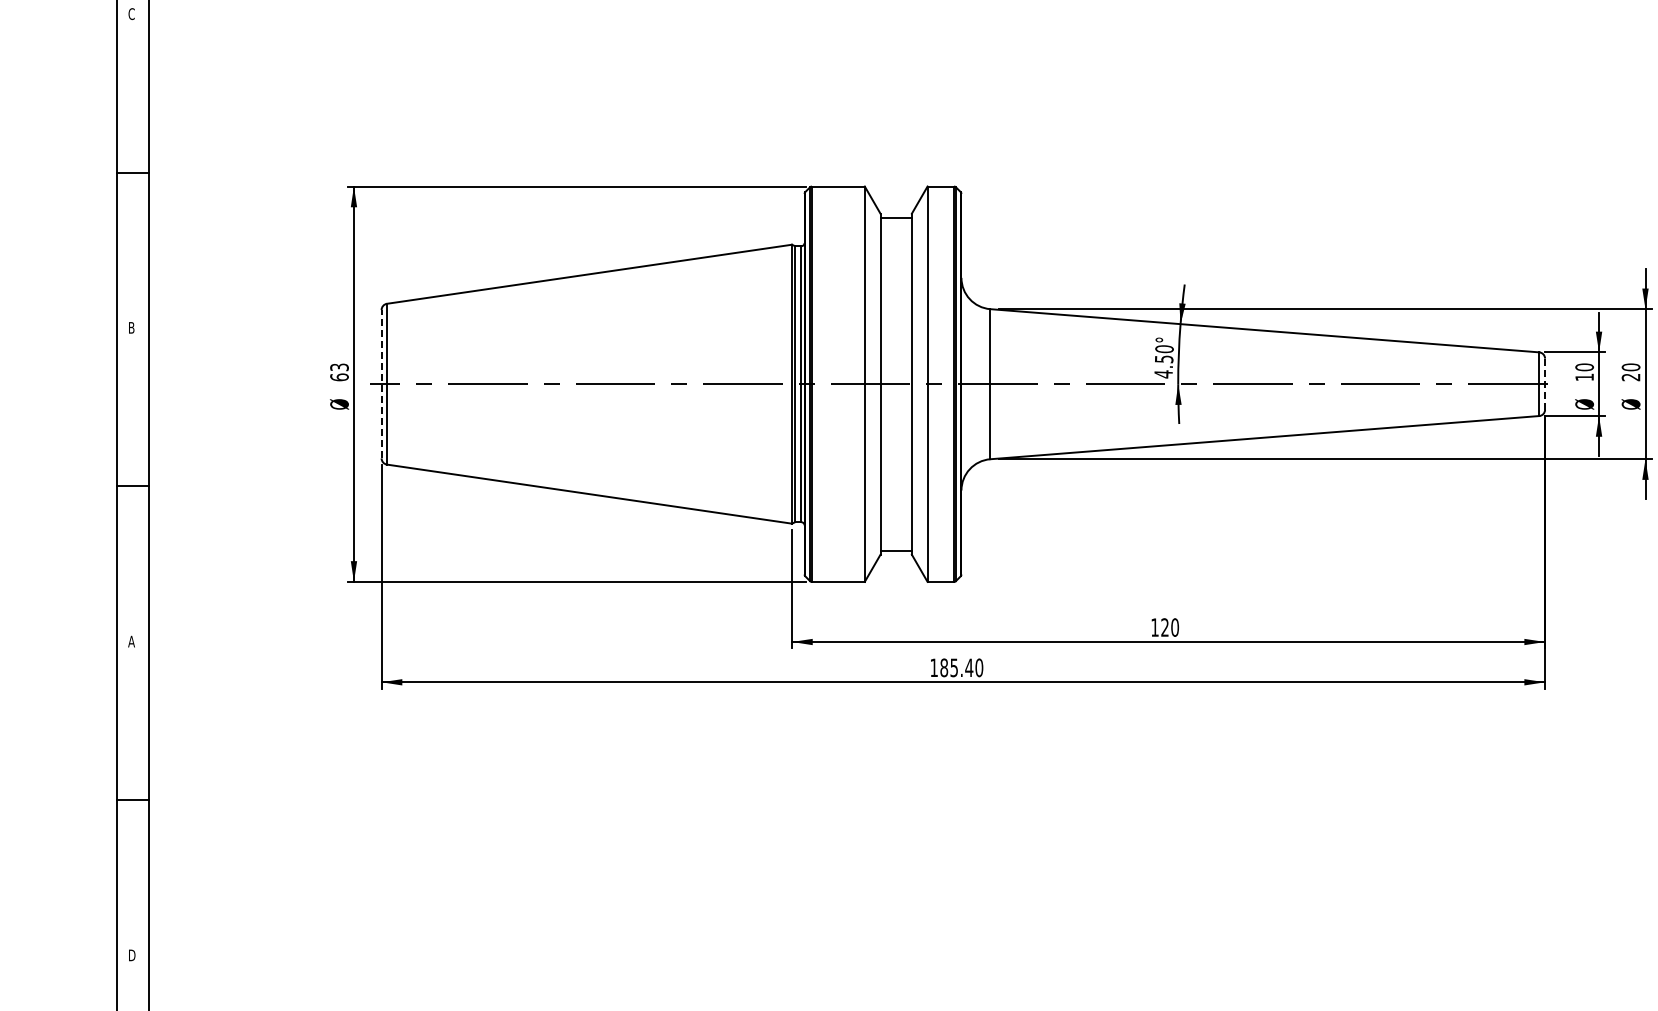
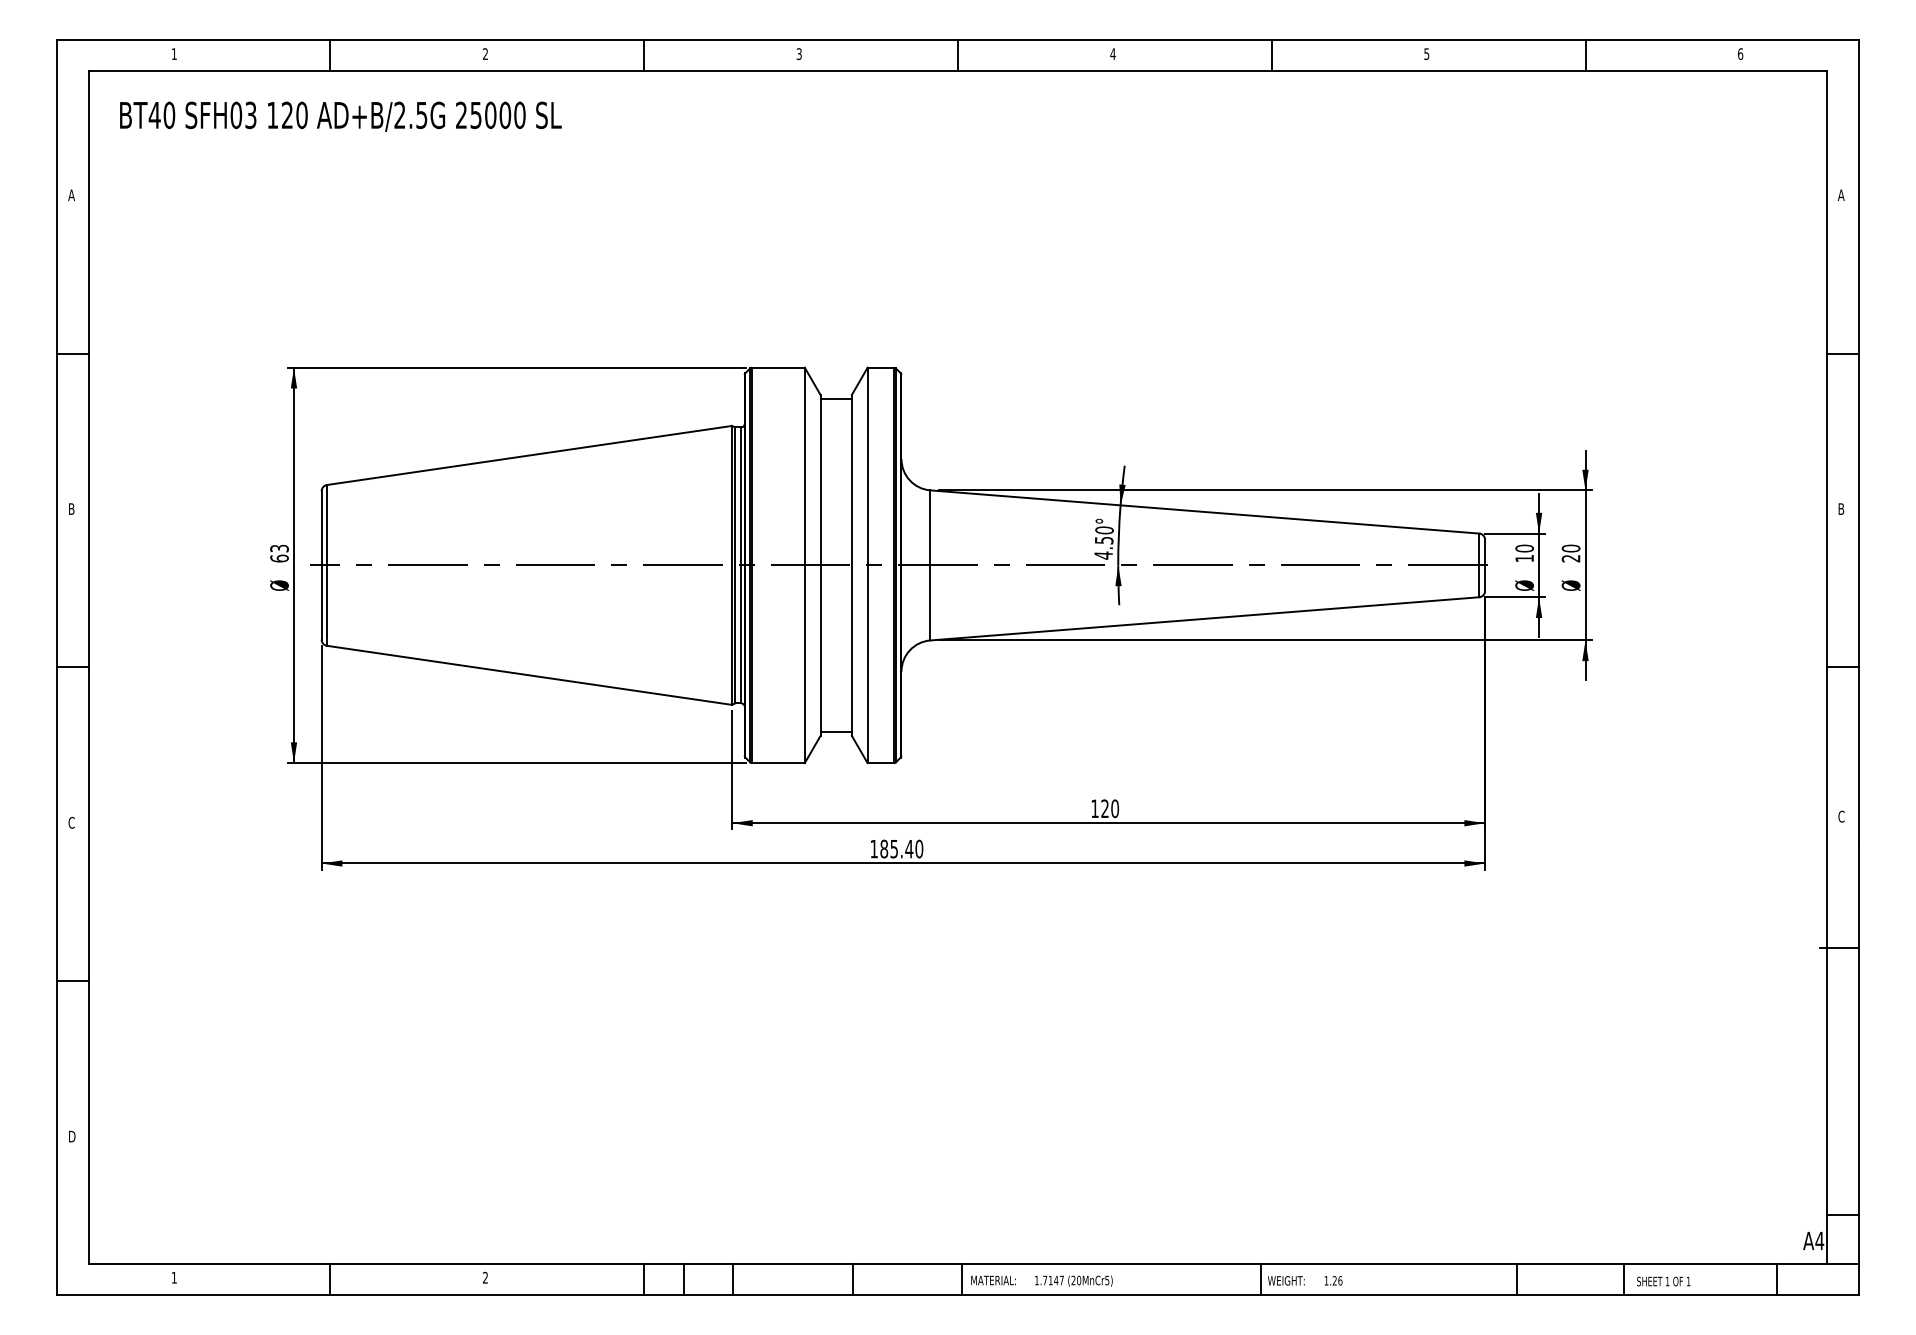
text: (131, 14) -> (71, 195), C -> A
line: (381, 383) -> (321, 564), dashed -> solid
line: (1545, 384) -> (1485, 565), dashed -> solid
text: (131, 641) -> (71, 822), A -> C

